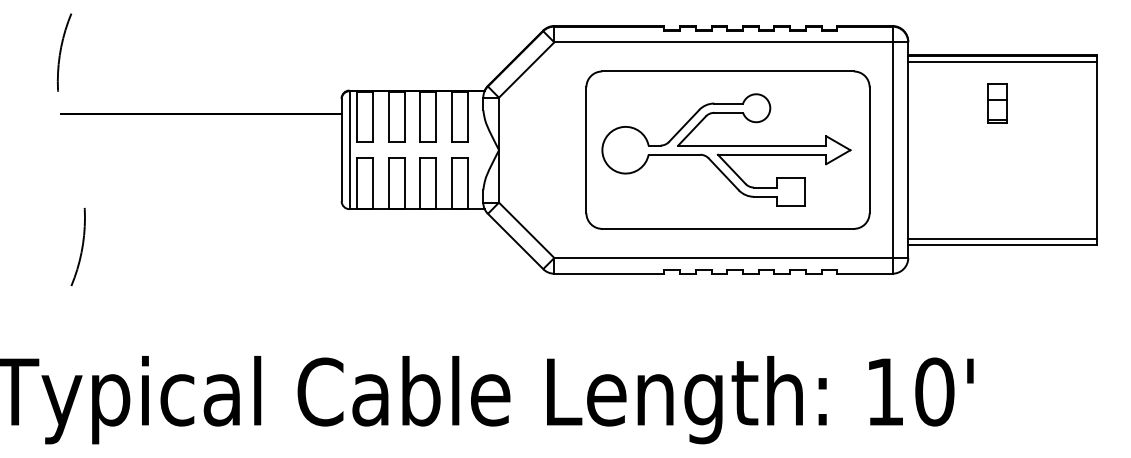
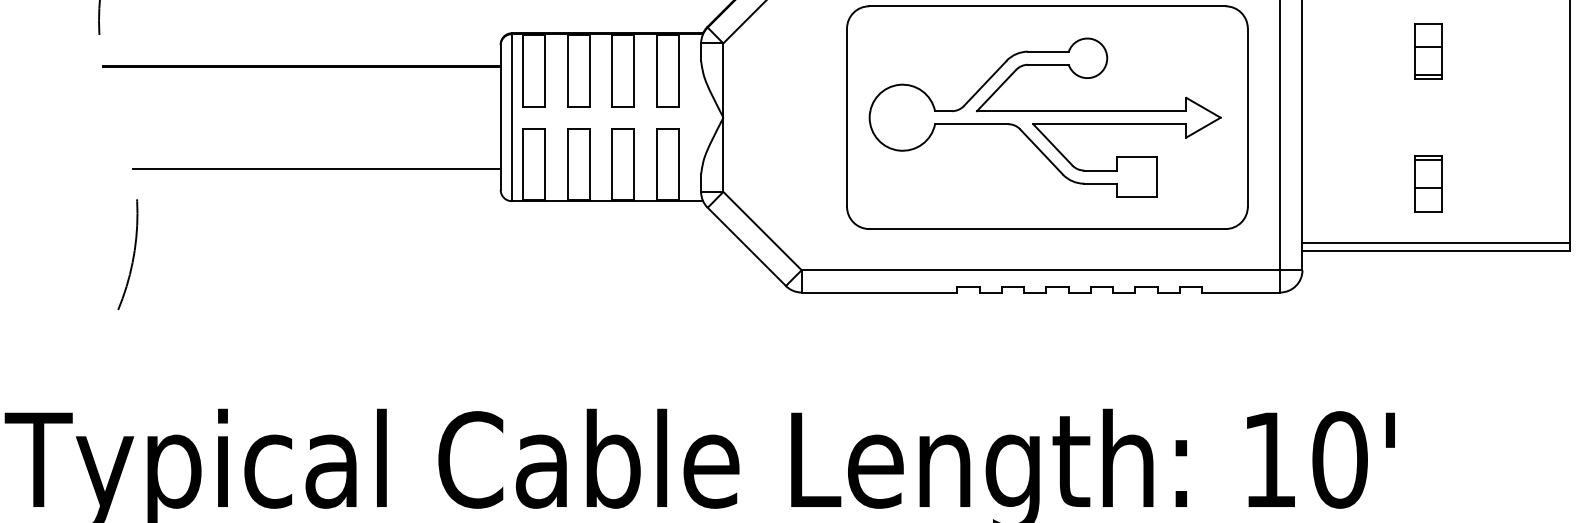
line: (211, 186) -> (316, 169), added
part: (997, 197) -> (1428, 184), added

